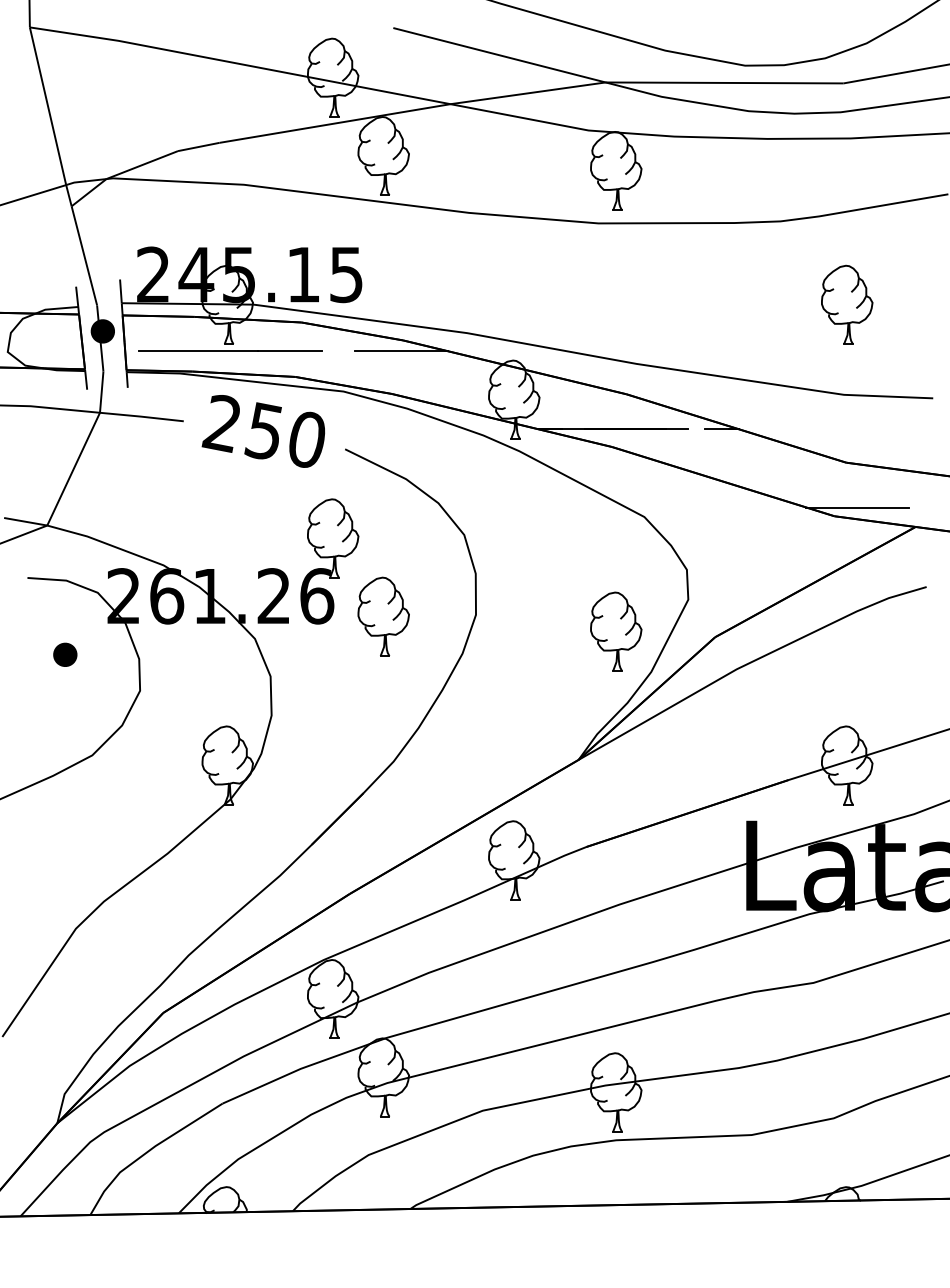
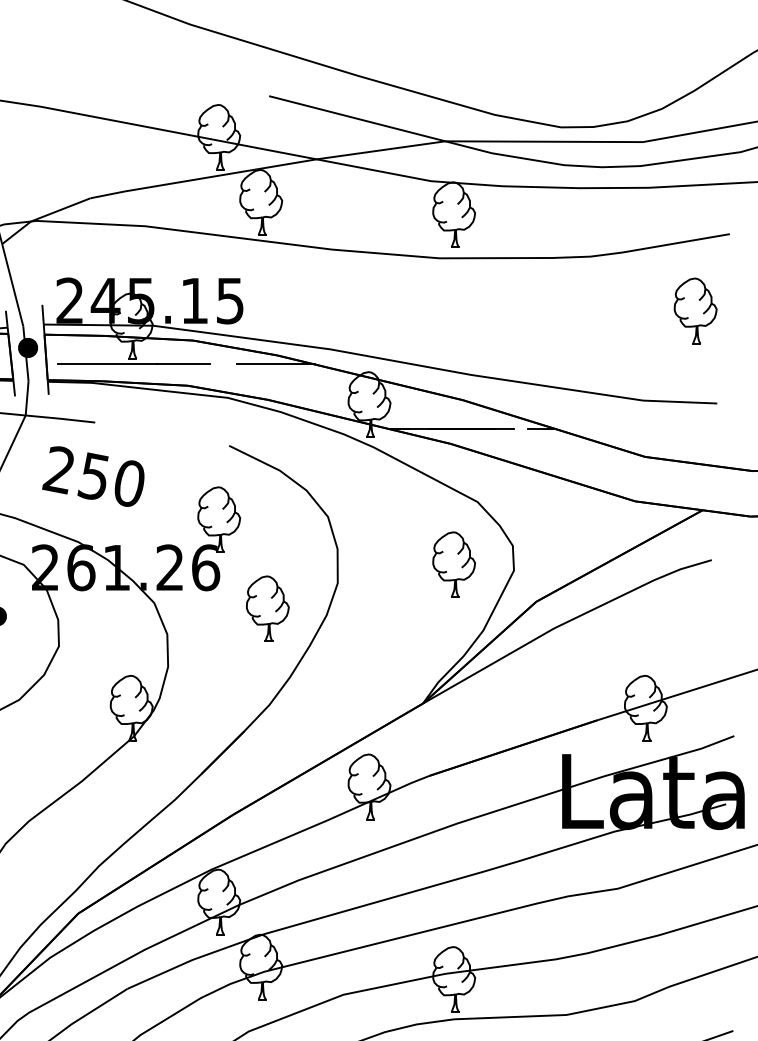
part: (847, 304) -> (695, 310), moved
text: (263, 431) -> (93, 476), moved
line: (857, 507) -> (654, 494), removed
part: (383, 616) -> (267, 608), moved
part: (616, 631) -> (454, 564), moved

